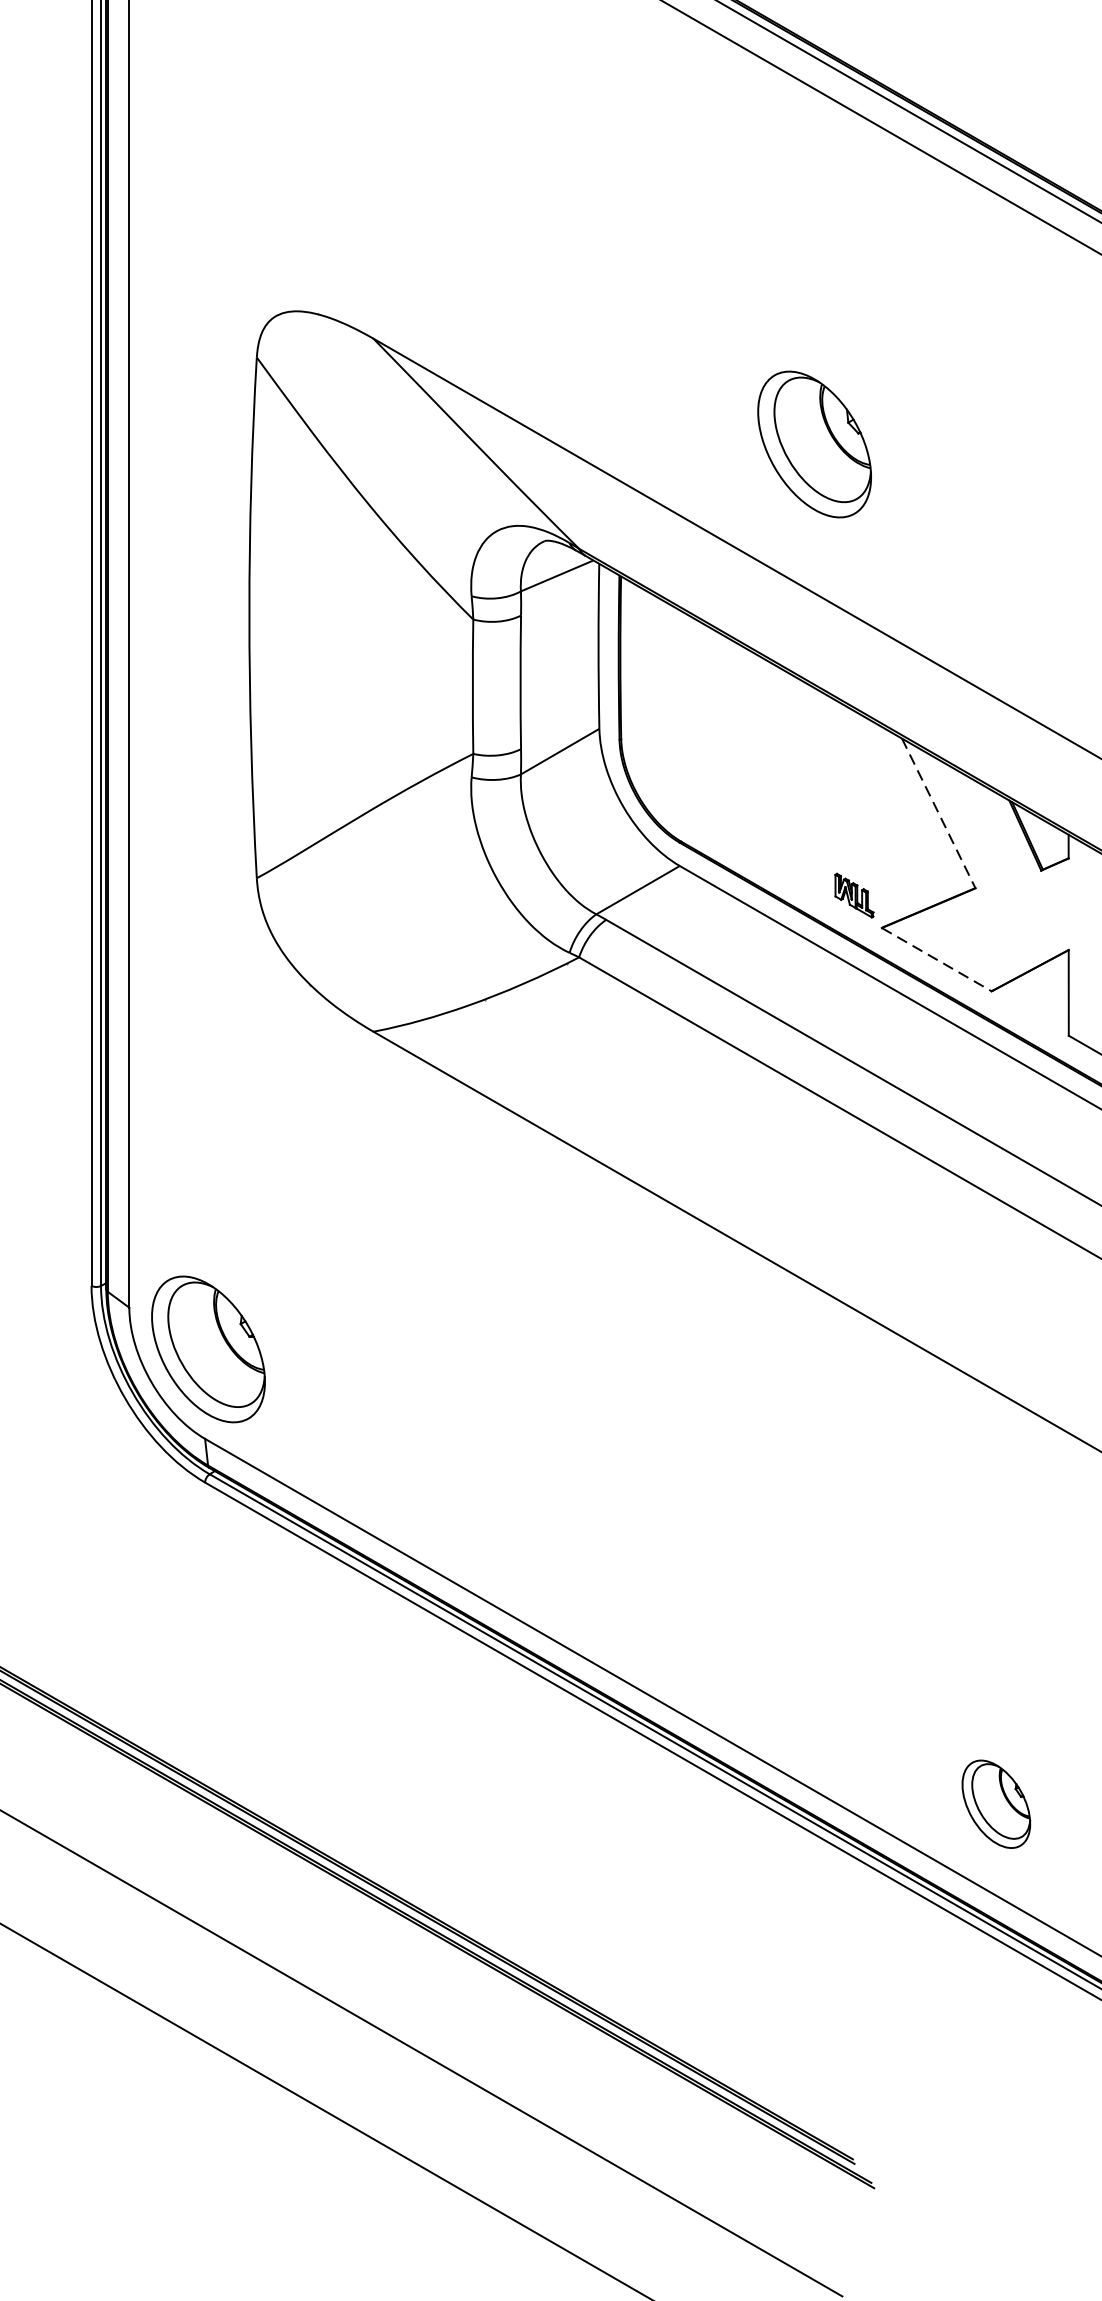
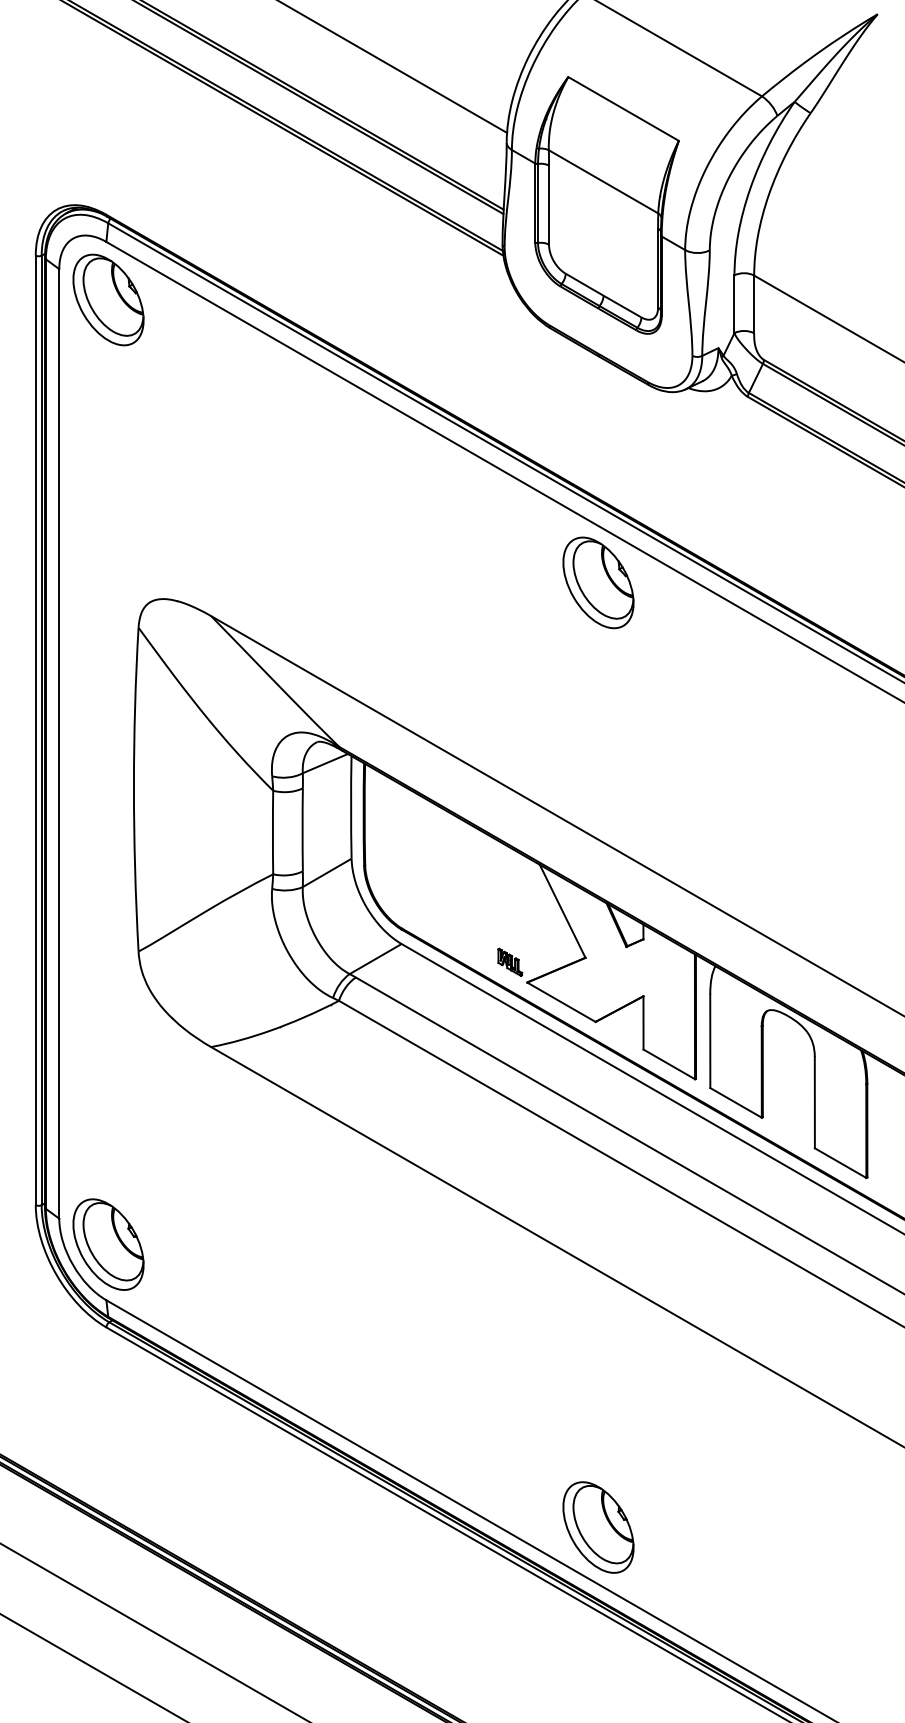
part: (814, 443) -> (598, 582), moved
line: (938, 813) -> (562, 911), dashed -> solid
line: (936, 960) -> (561, 1002), dashed -> solid
part: (996, 1804) -> (598, 1527), size x1.67

